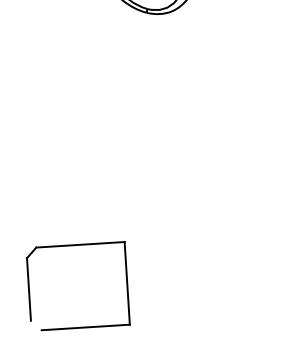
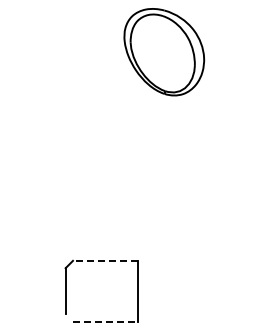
line: (79, 244) -> (104, 260), solid -> dashed
line: (85, 327) -> (105, 321), solid -> dashed

